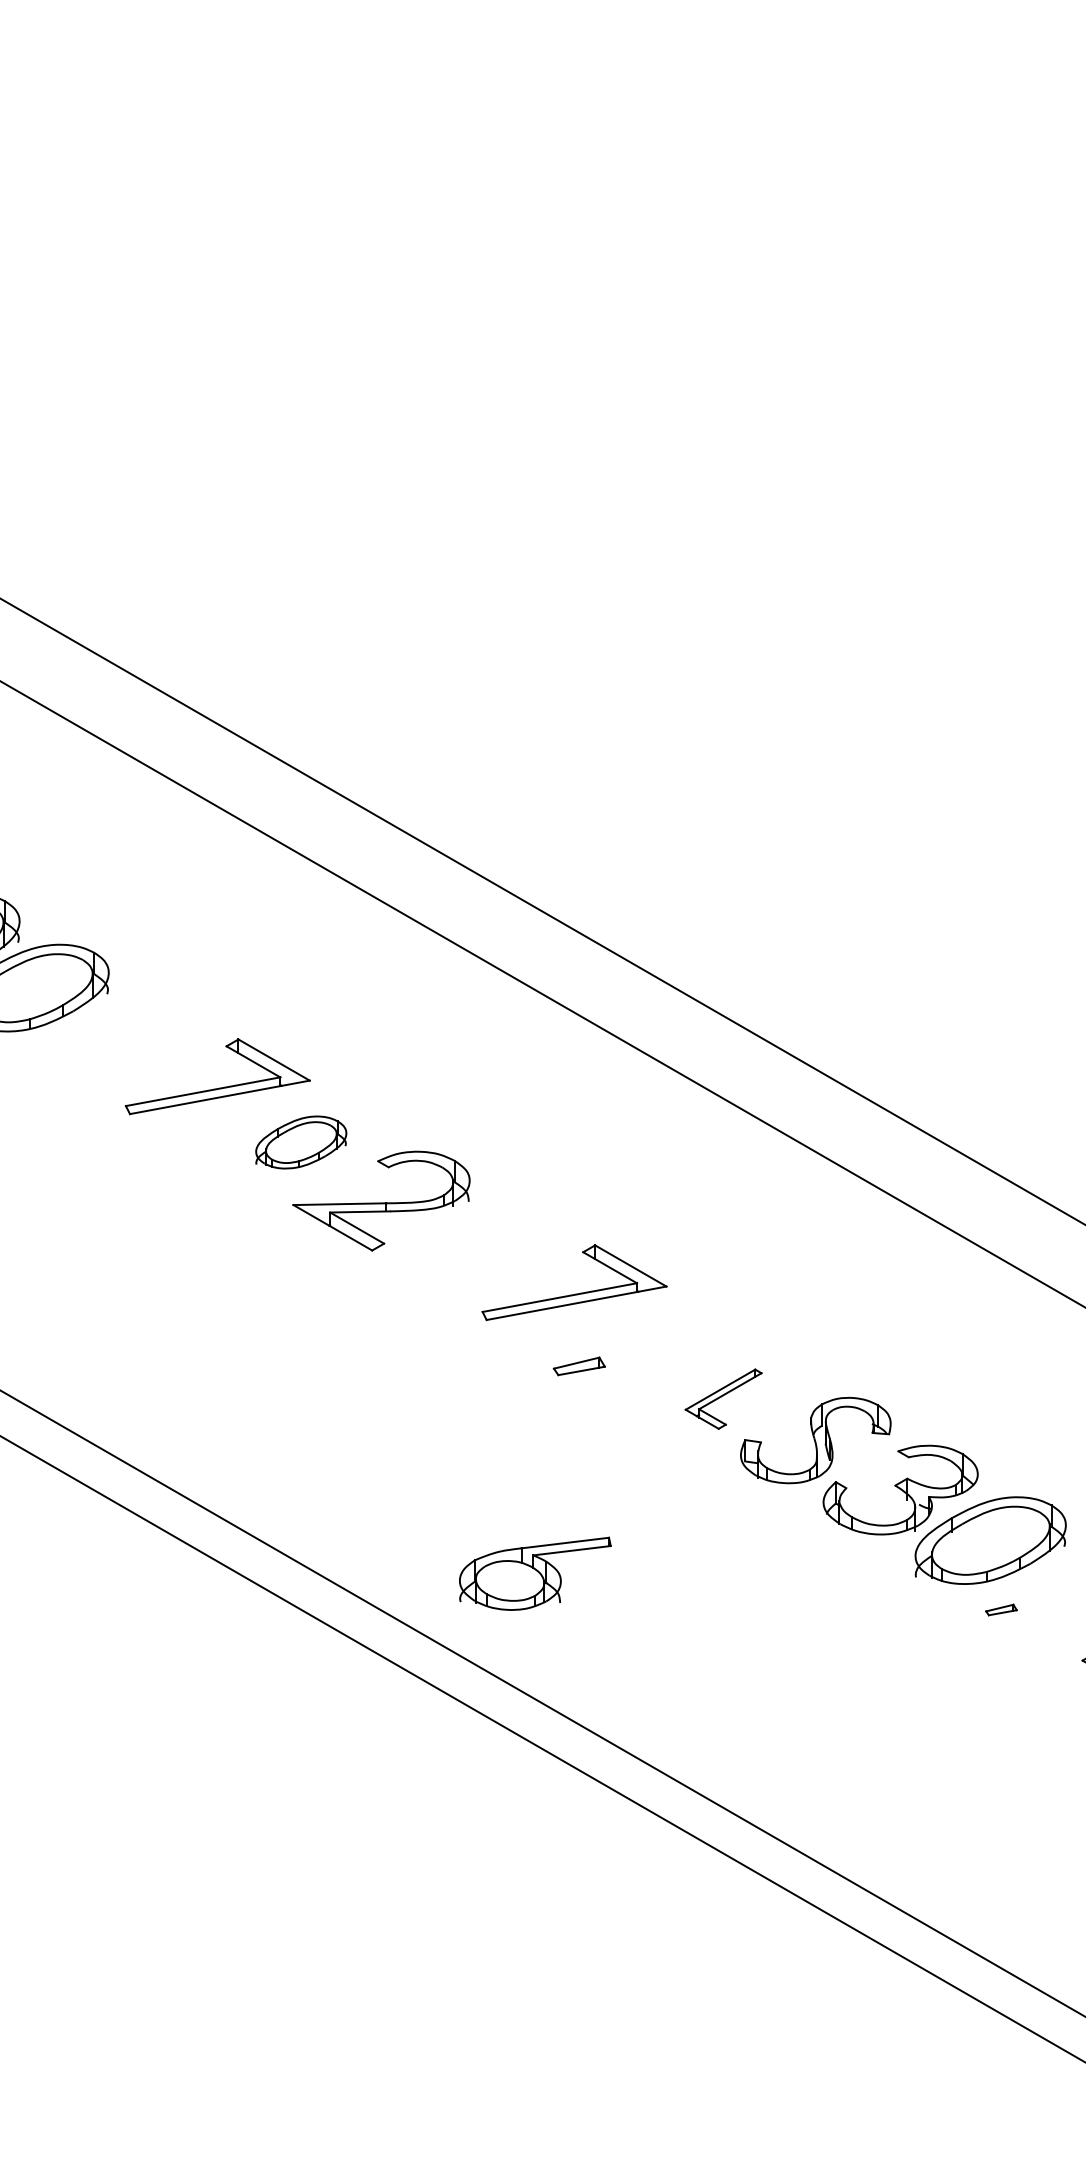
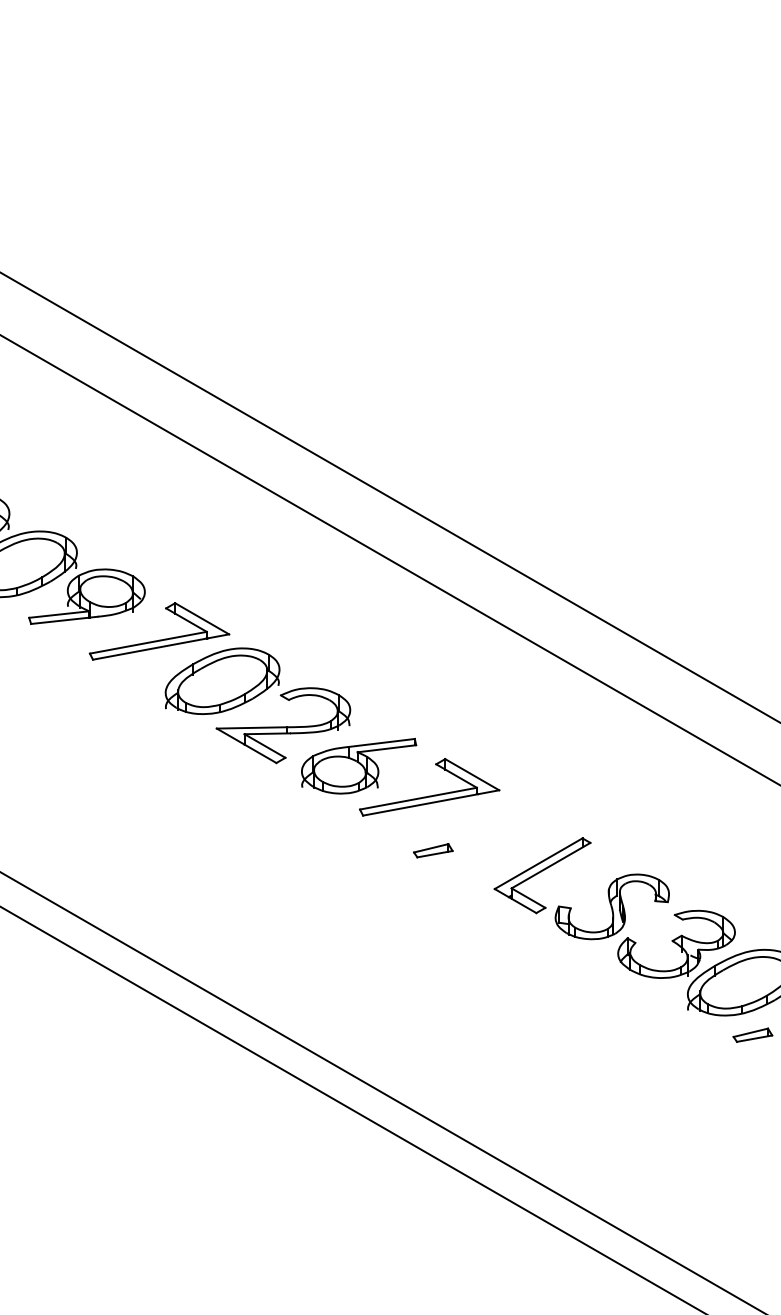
part: (121, 1030) -> (86, 596), added
part: (301, 1142) -> (222, 681), size x1.67
part: (723, 1398) -> (542, 875), size x1.67
part: (535, 1573) -> (359, 766), moved
part: (1001, 1609) -> (752, 1034), size x1.67

